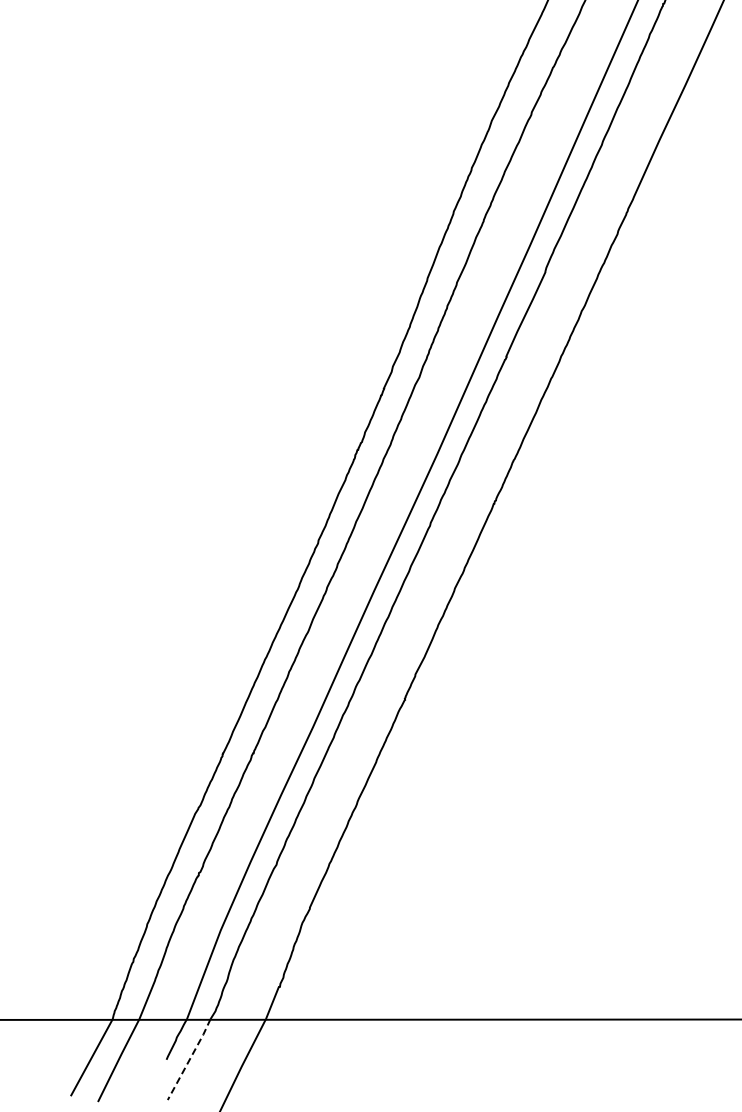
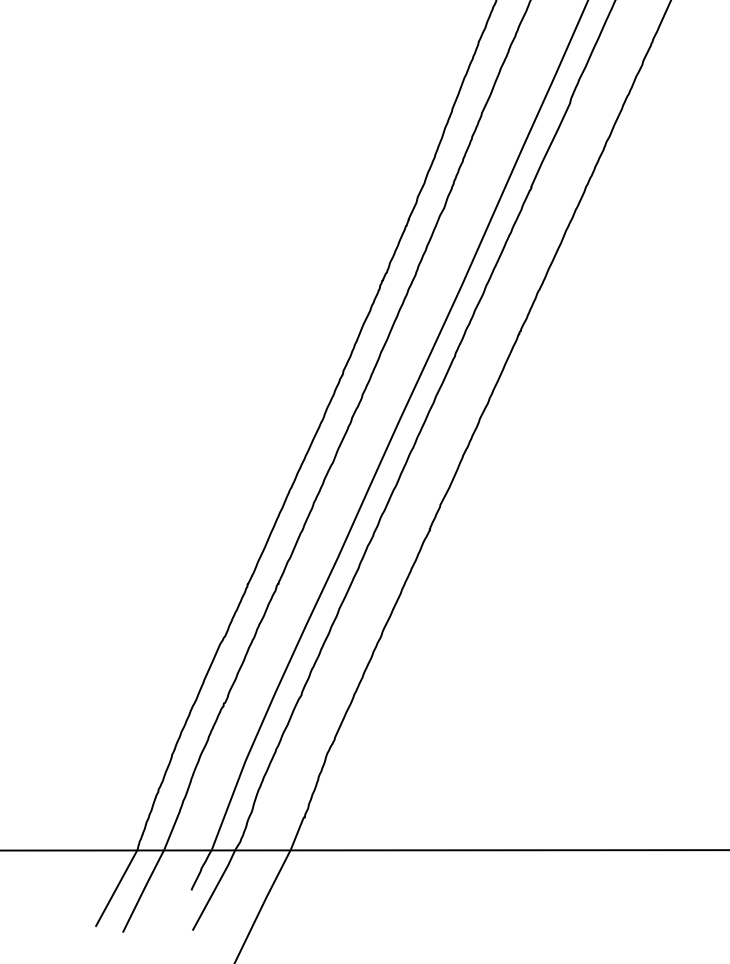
line: (190, 1059) -> (215, 890), dashed -> solid

